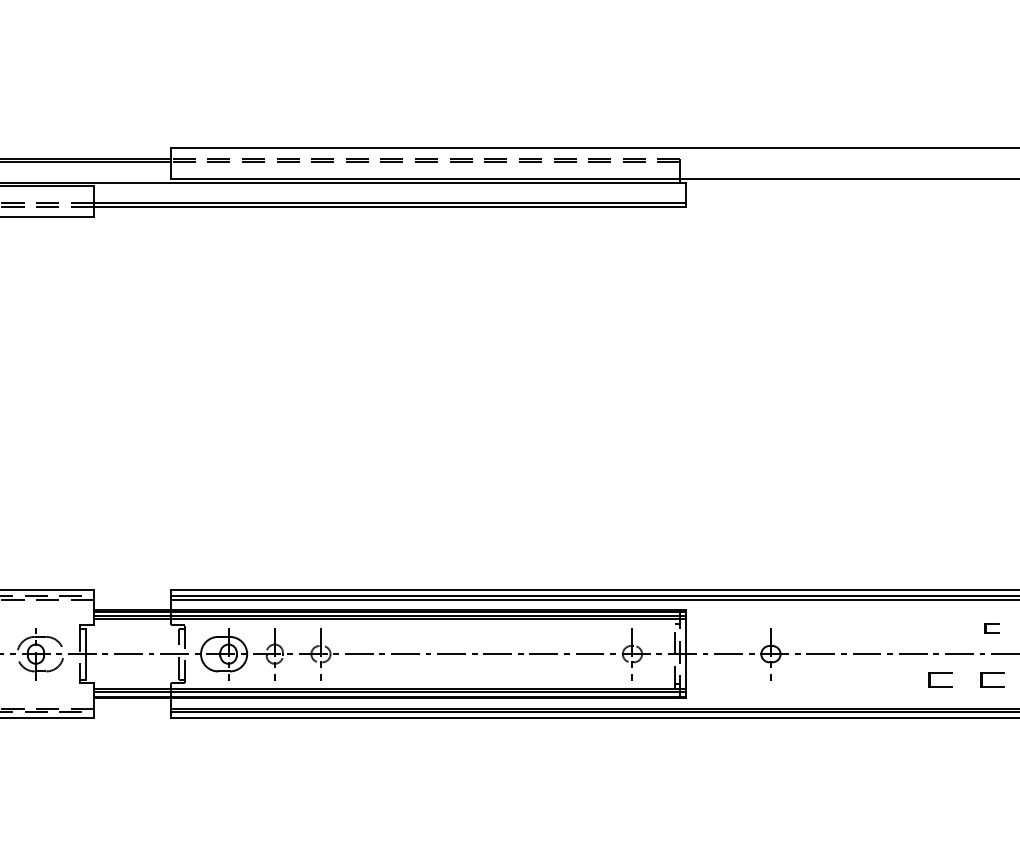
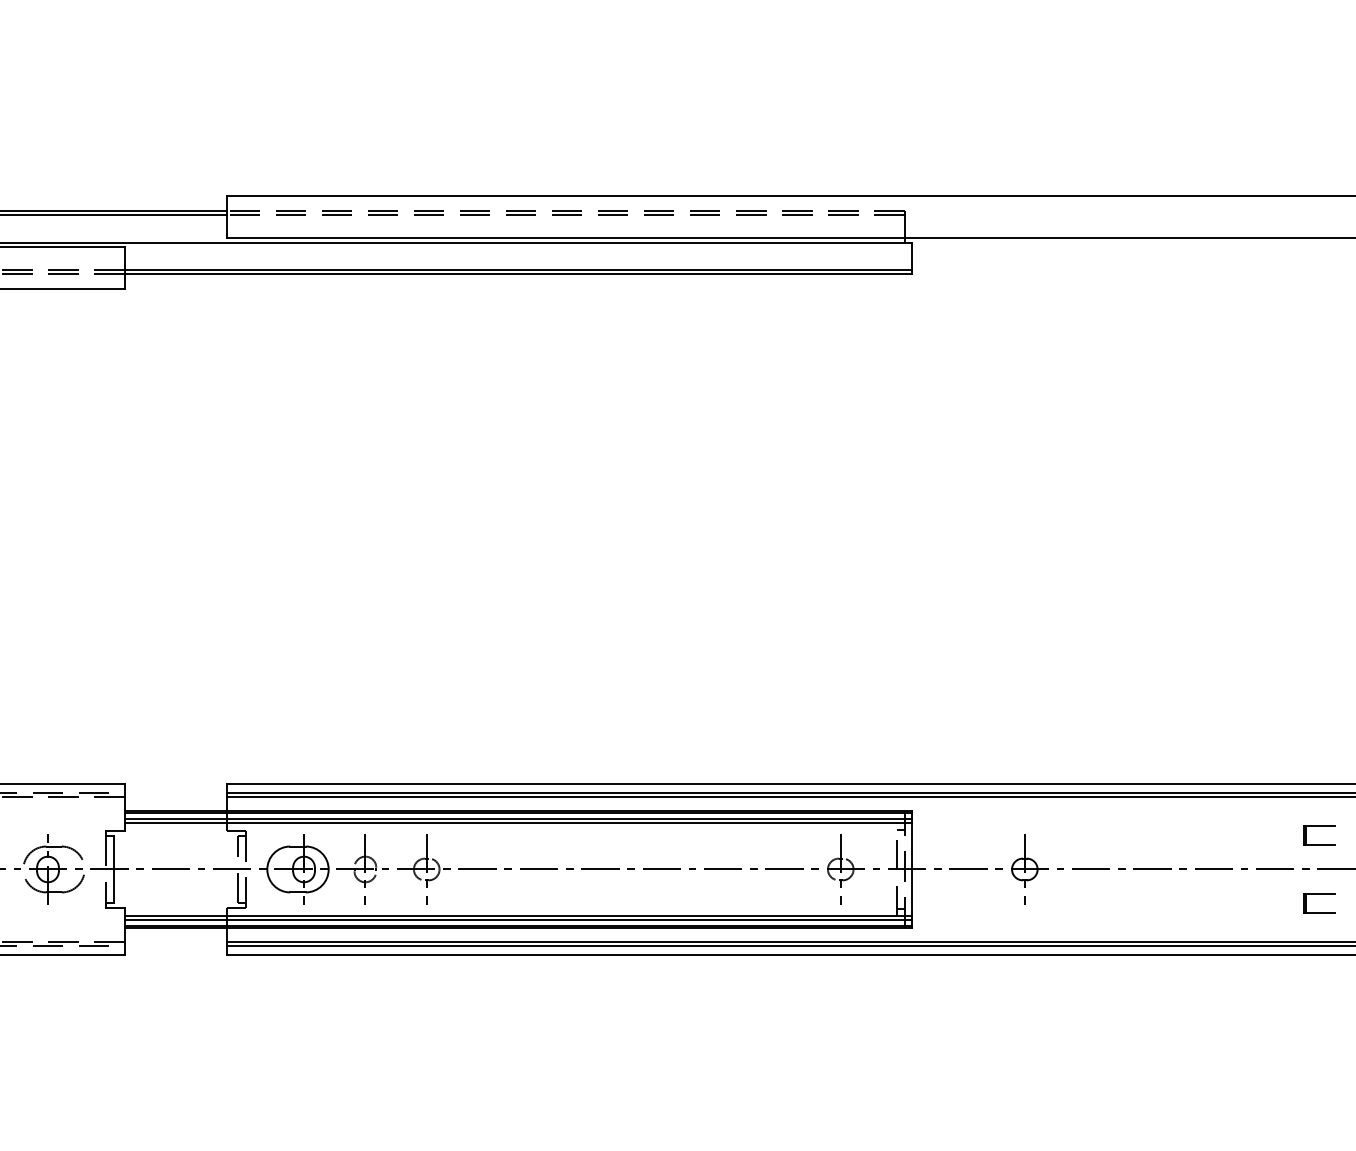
part: (992, 628) -> (1319, 835), size x1.67
part: (940, 679) -> (1250, 903), removed

